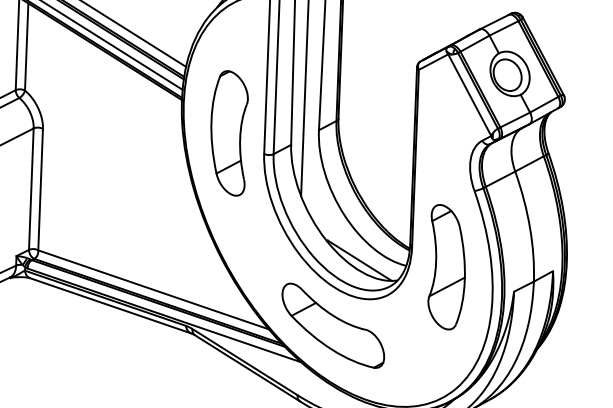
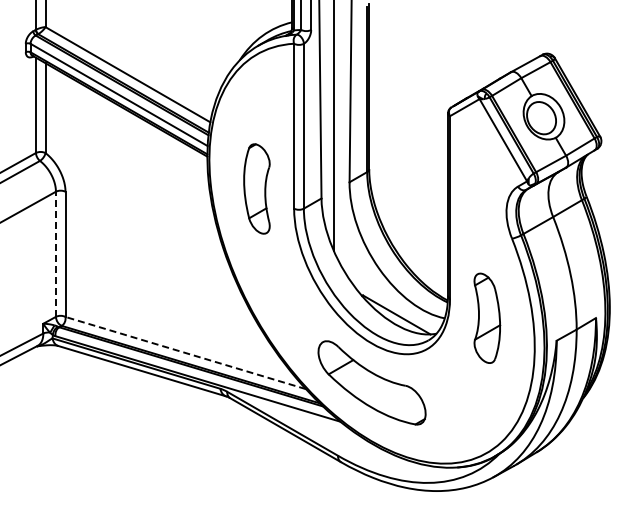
part: (228, 132) -> (256, 188), size x0.7
line: (30, 189) -> (55, 254), solid -> dashed
part: (447, 267) -> (487, 318), size x0.7
line: (153, 289) -> (185, 352), solid -> dashed

